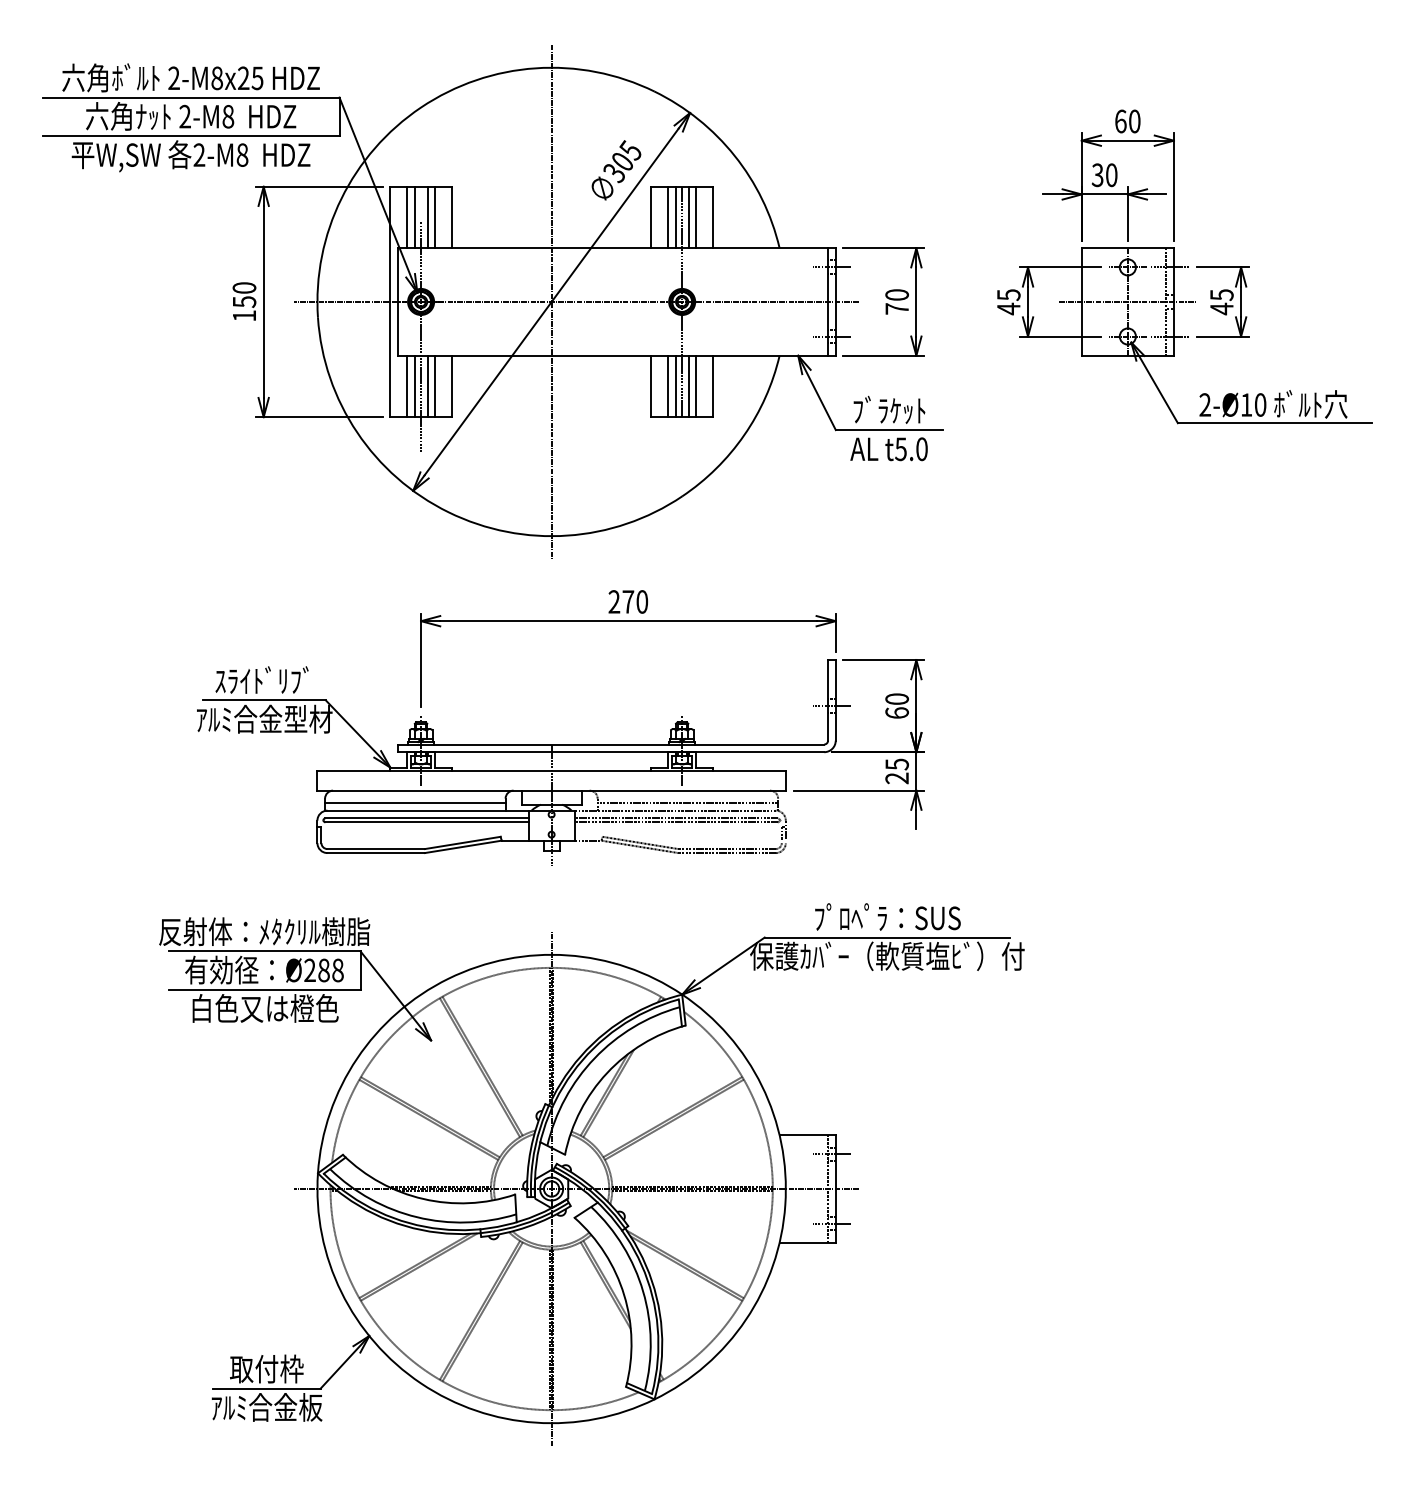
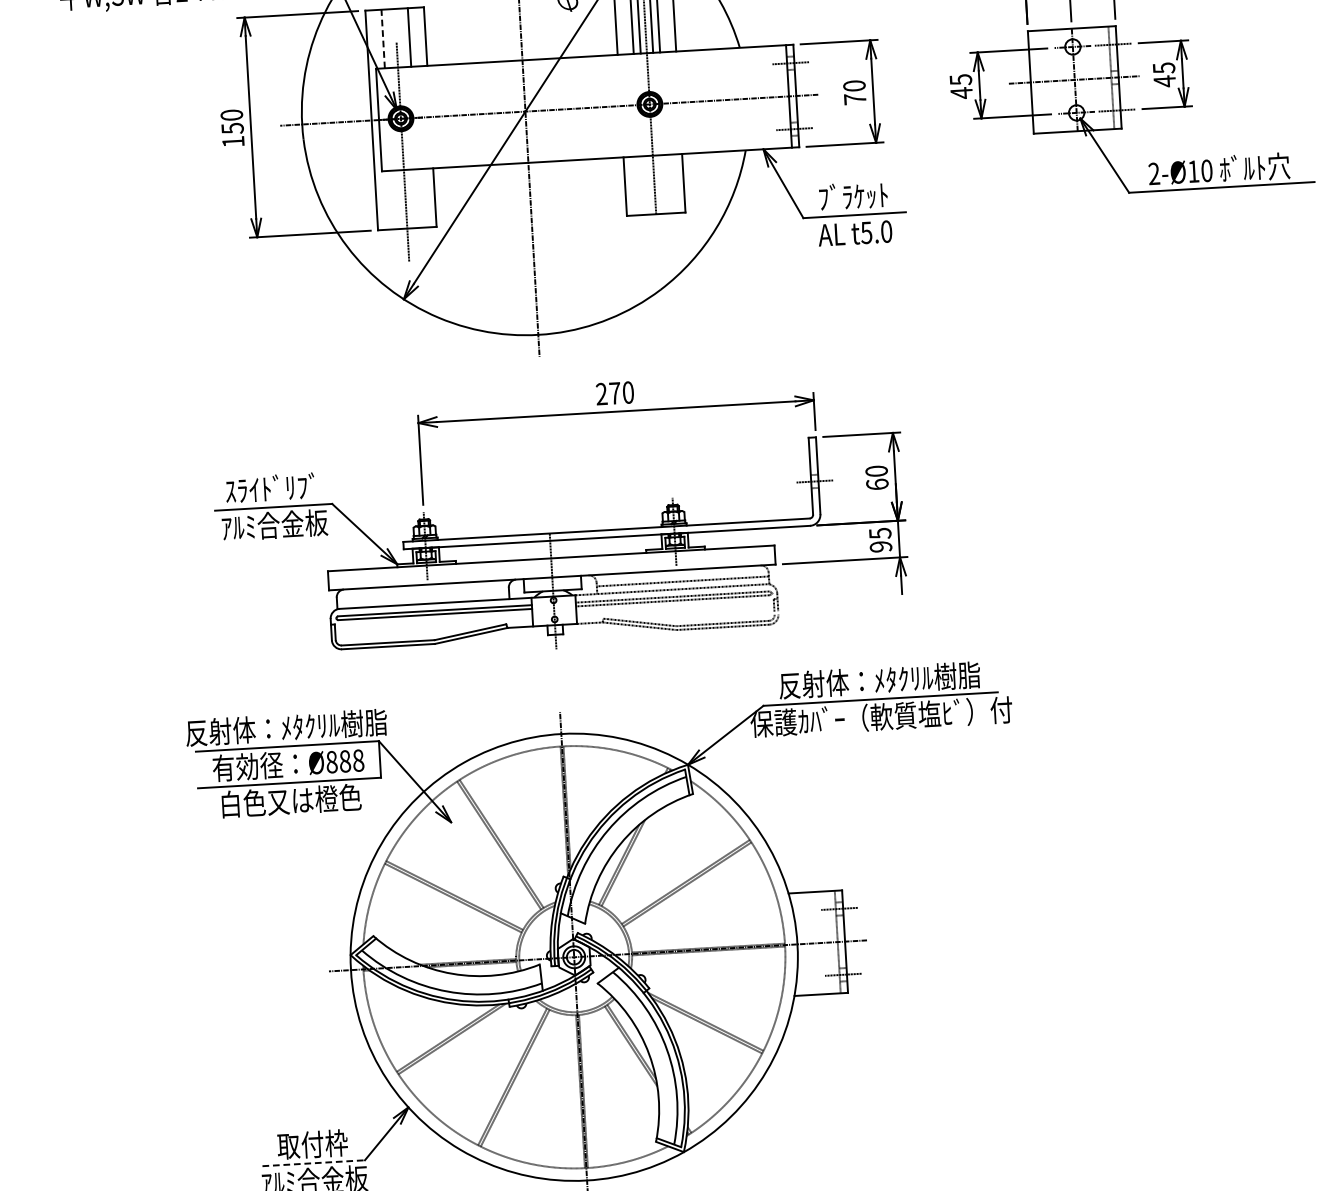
line: (407, 217) -> (383, 39), solid -> dashed
line: (414, 217) -> (390, 38), removed
line: (427, 217) -> (402, 37), removed
line: (407, 386) -> (392, 200), removed
line: (414, 386) -> (399, 199), removed
line: (427, 386) -> (411, 199), removed
line: (434, 386) -> (418, 198), removed
line: (668, 386) -> (641, 185), removed
line: (675, 386) -> (648, 185), removed
line: (688, 386) -> (660, 184), removed
line: (695, 386) -> (667, 184), removed
text: (264, 718) -> (274, 524), ｱﾙﾐ合金型材 -> ｱﾙﾐ合金板
text: (896, 778) -> (880, 546), 25 -> 95
line: (415, 802) -> (423, 596), removed
text: (887, 917) -> (879, 679), ﾌﾟﾛﾍﾟﾗ：SUS -> 反射体：ﾒﾀｸﾘﾙ樹脂
text: (309, 970) -> (331, 762), Ø288 -> Ø888
line: (266, 1388) -> (313, 1163), solid -> dashed

